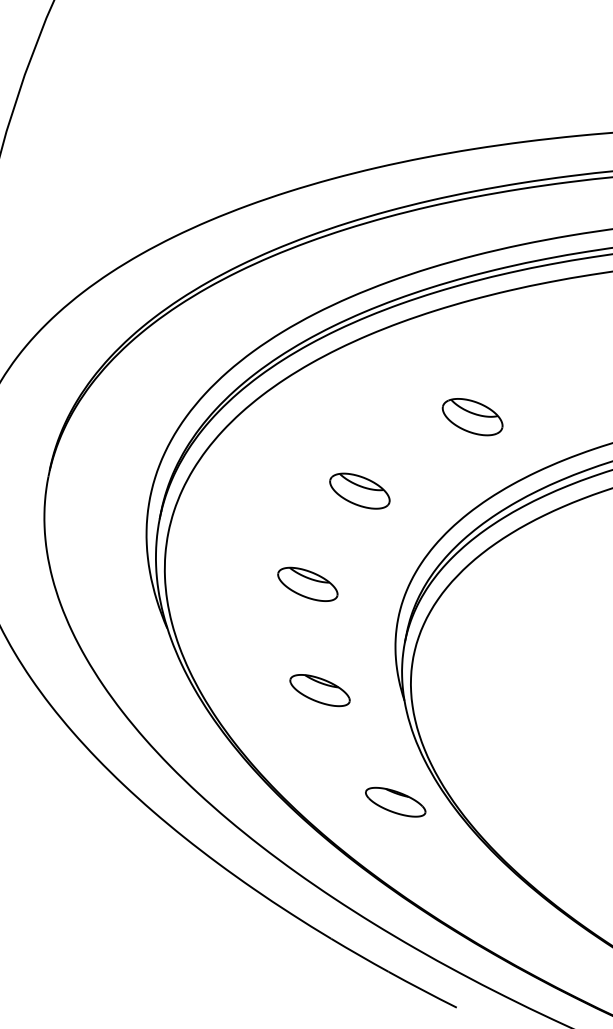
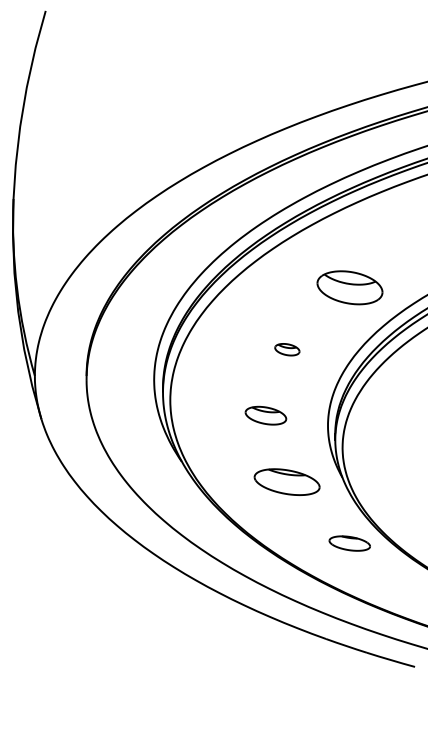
part: (472, 416) -> (349, 287), size x1.6
part: (360, 491) -> (287, 349), size x0.6
part: (320, 689) -> (287, 481), size x1.6

